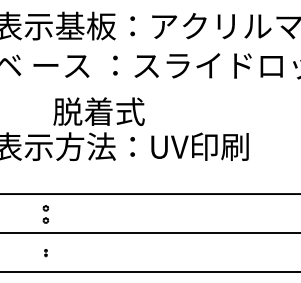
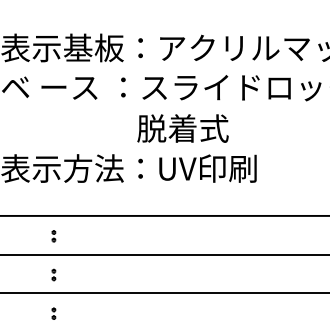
text: (98, 111) -> (182, 128), moved
part: (45, 214) -> (53, 236), size x0.62
part: (45, 252) -> (53, 274), size x1.67

